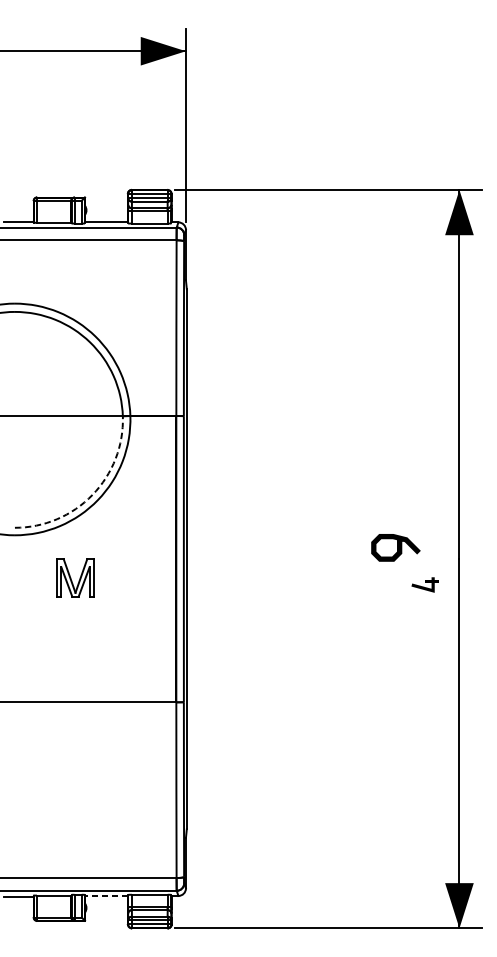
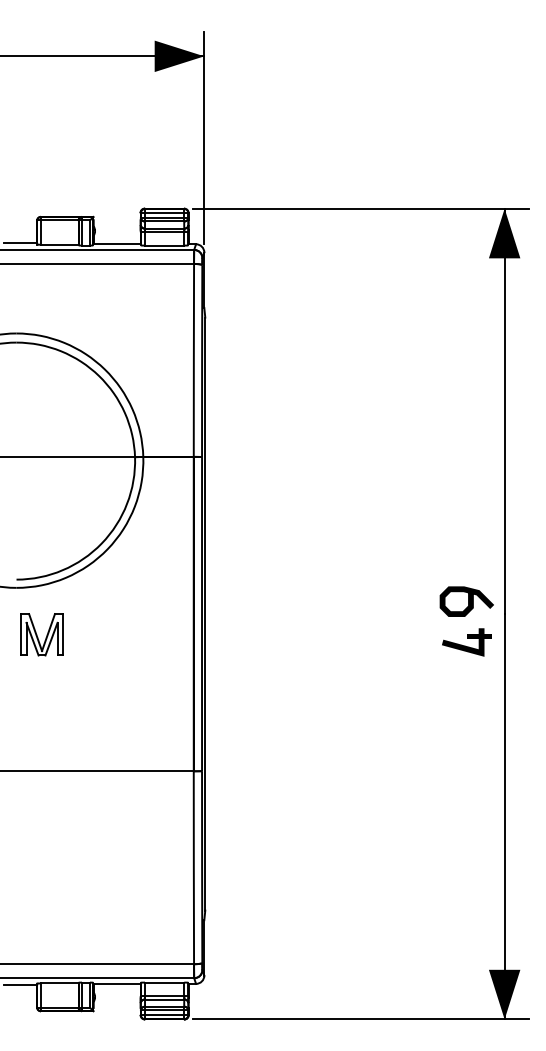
arc: (92, 494) -> (101, 543), dashed -> solid
curve: (397, 547) -> (468, 601), moved
part: (75, 577) -> (41, 634), moved
part: (424, 585) -> (466, 642), size x1.67
line: (106, 895) -> (117, 983), dashed -> solid

